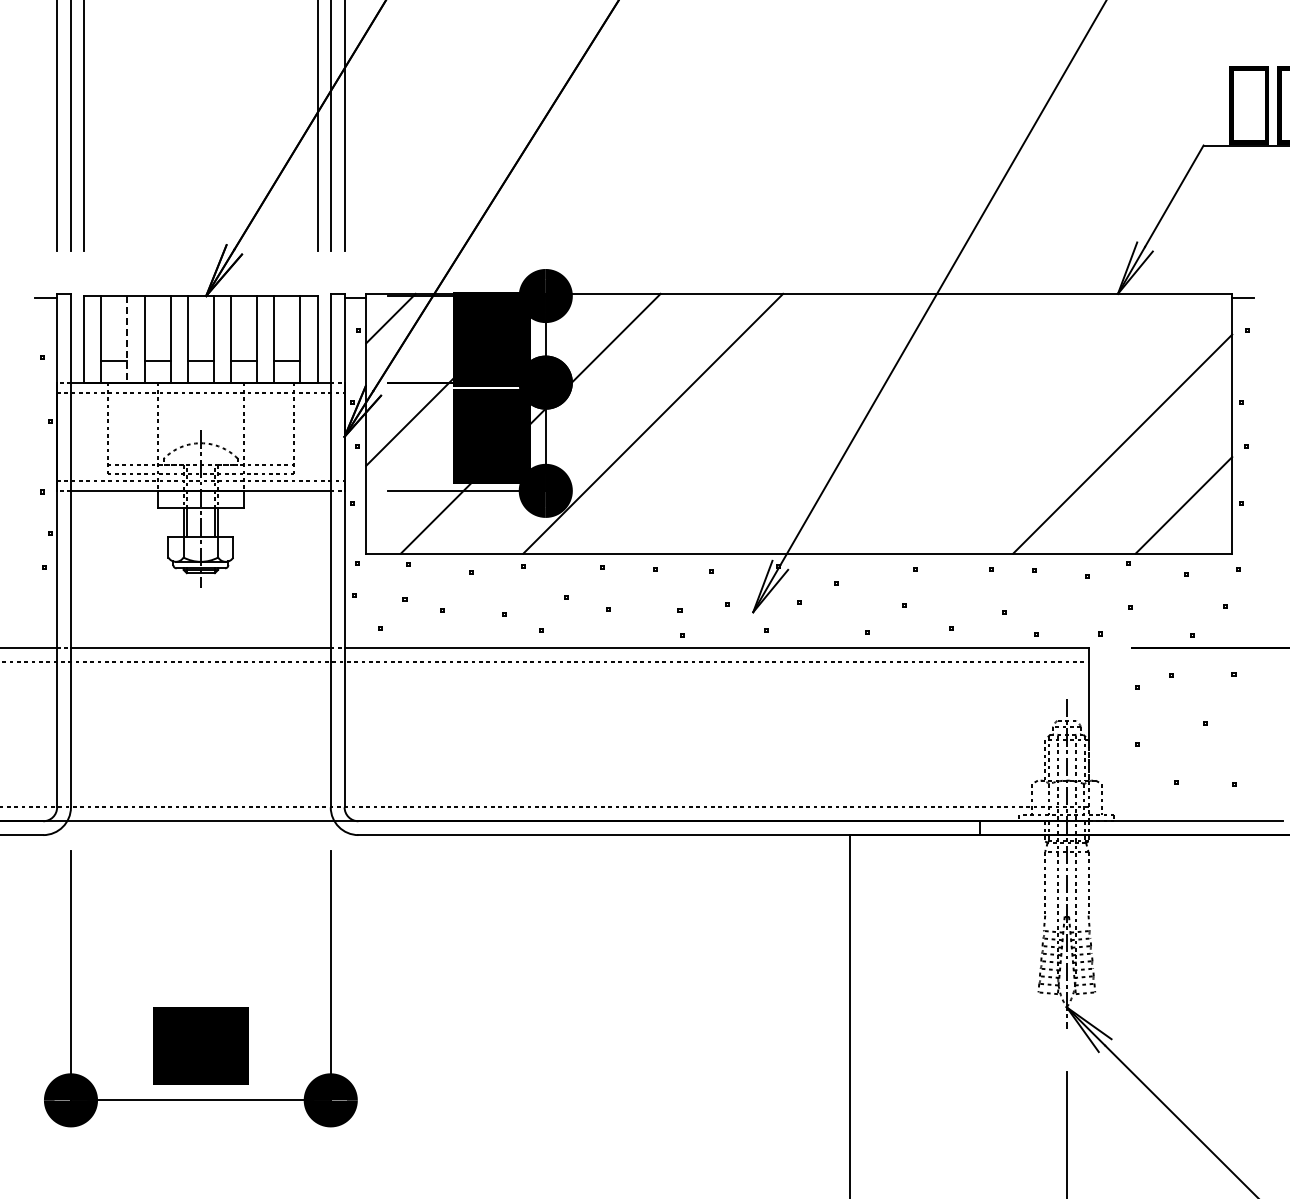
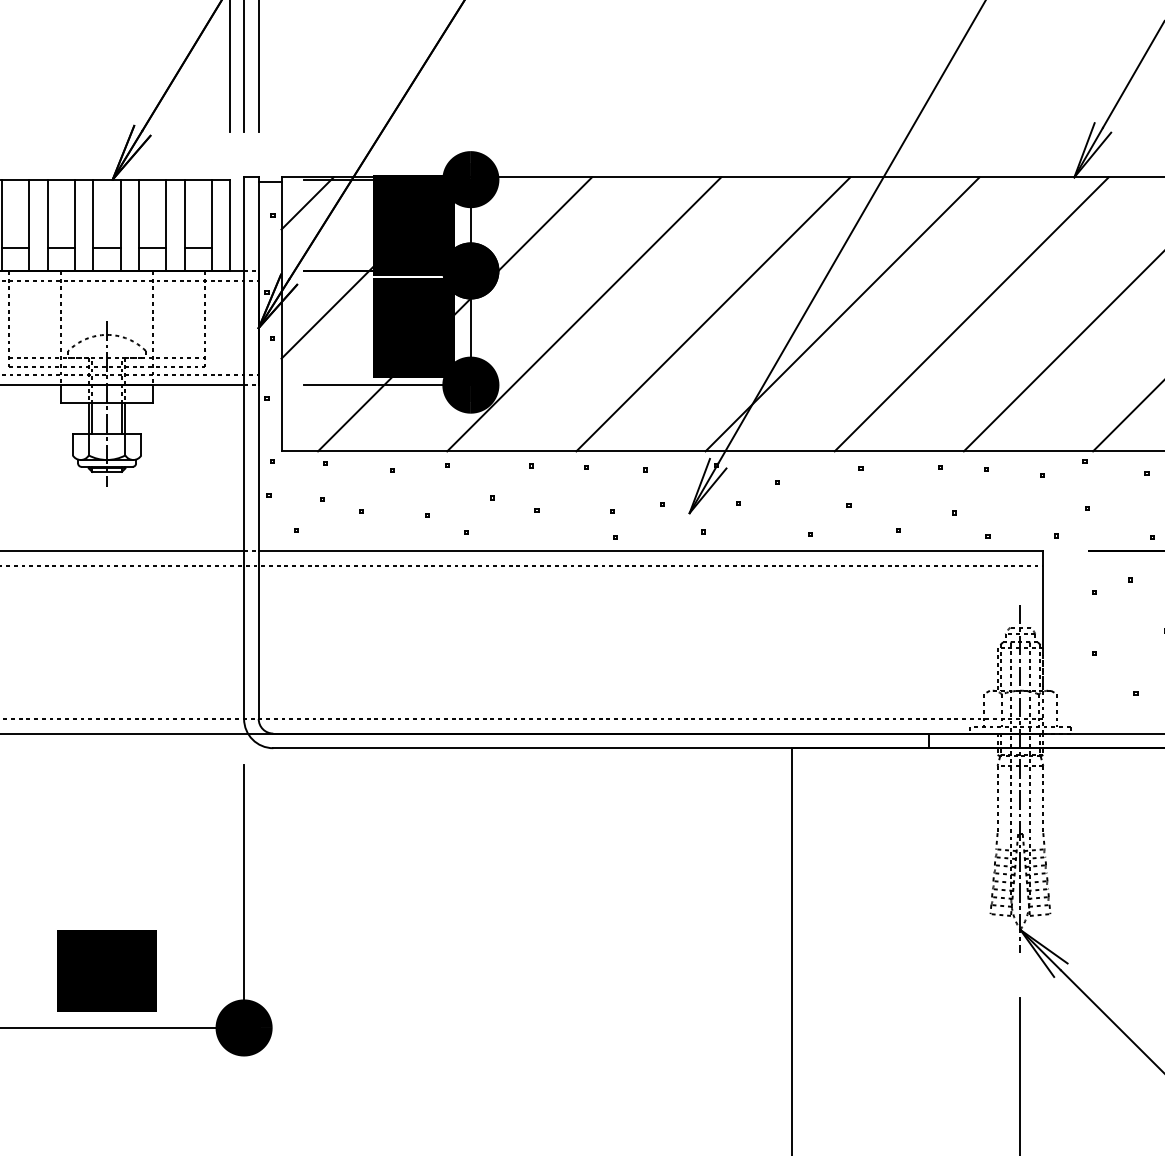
line: (127, 339) -> (29, 225), dashed -> solid
line: (775, 423) -> (713, 314), added
line: (898, 423) -> (842, 314), added
line: (1020, 423) -> (971, 314), added

